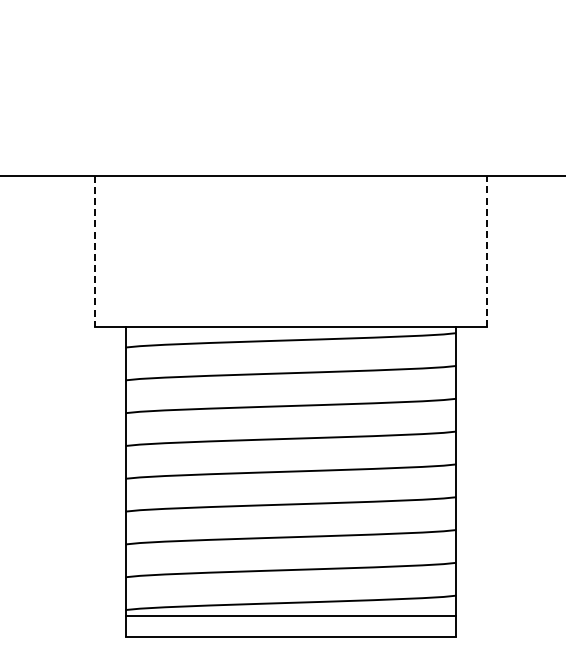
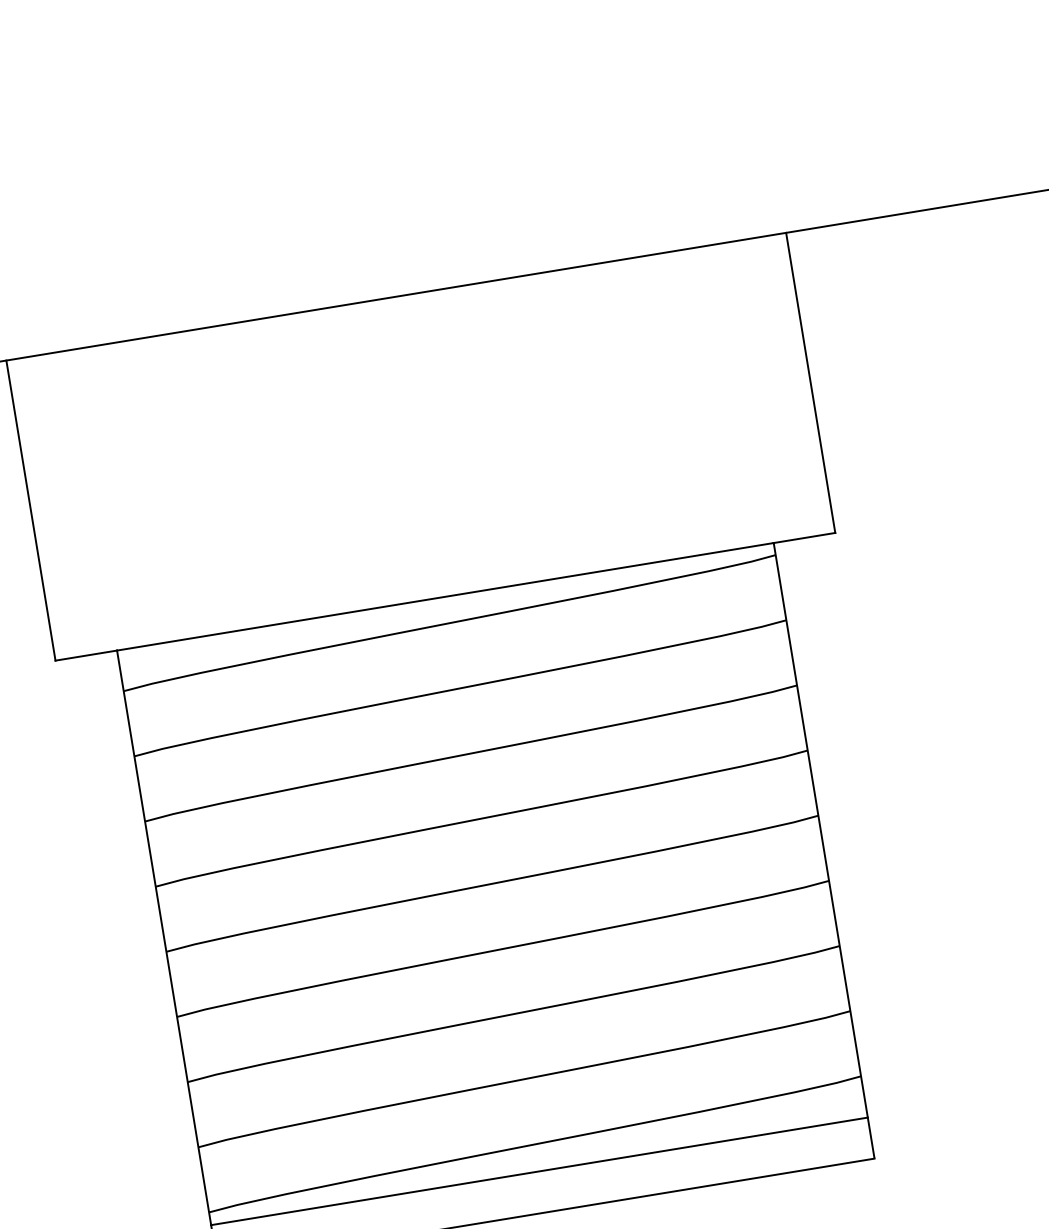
line: (94, 251) -> (30, 510), dashed -> solid
line: (487, 251) -> (811, 382), dashed -> solid

